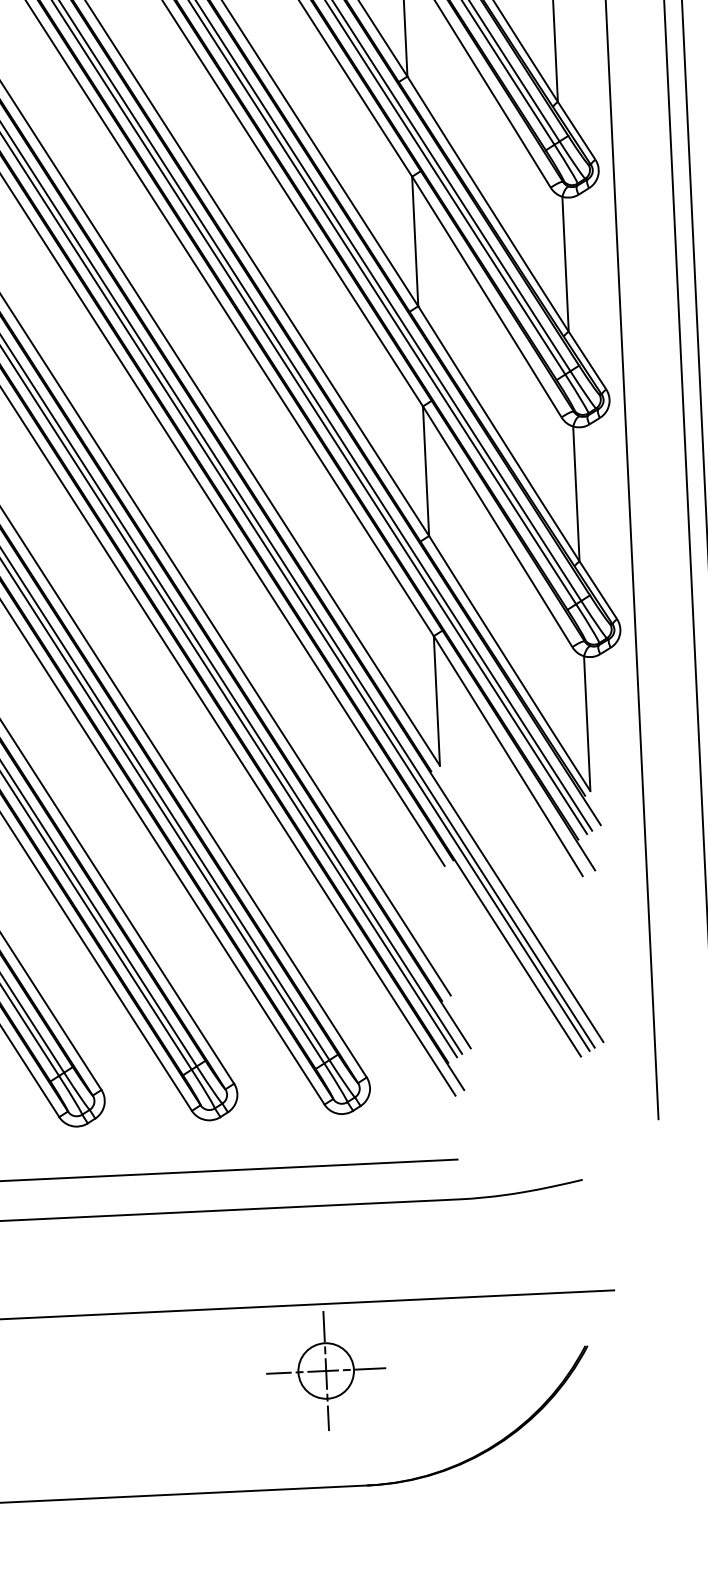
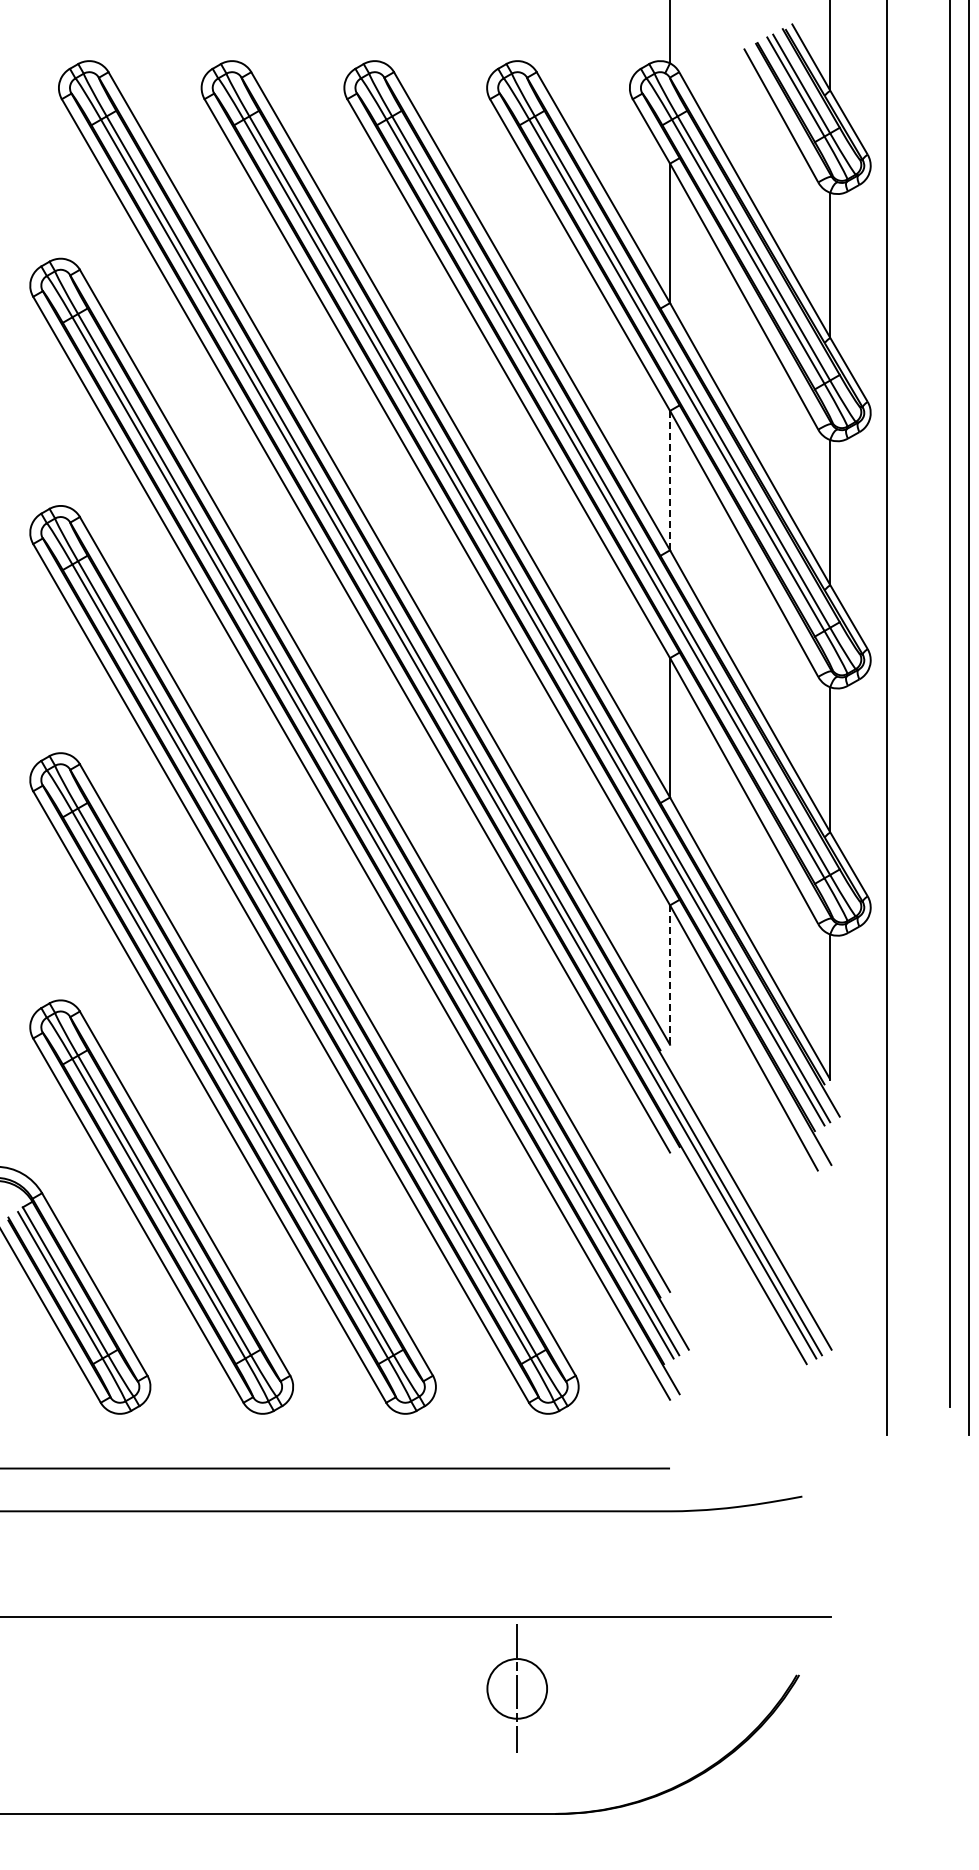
line: (415, 241) -> (670, 480), solid -> dashed
line: (437, 701) -> (670, 975), solid -> dashed
line: (325, 1370) -> (516, 1688), removed

